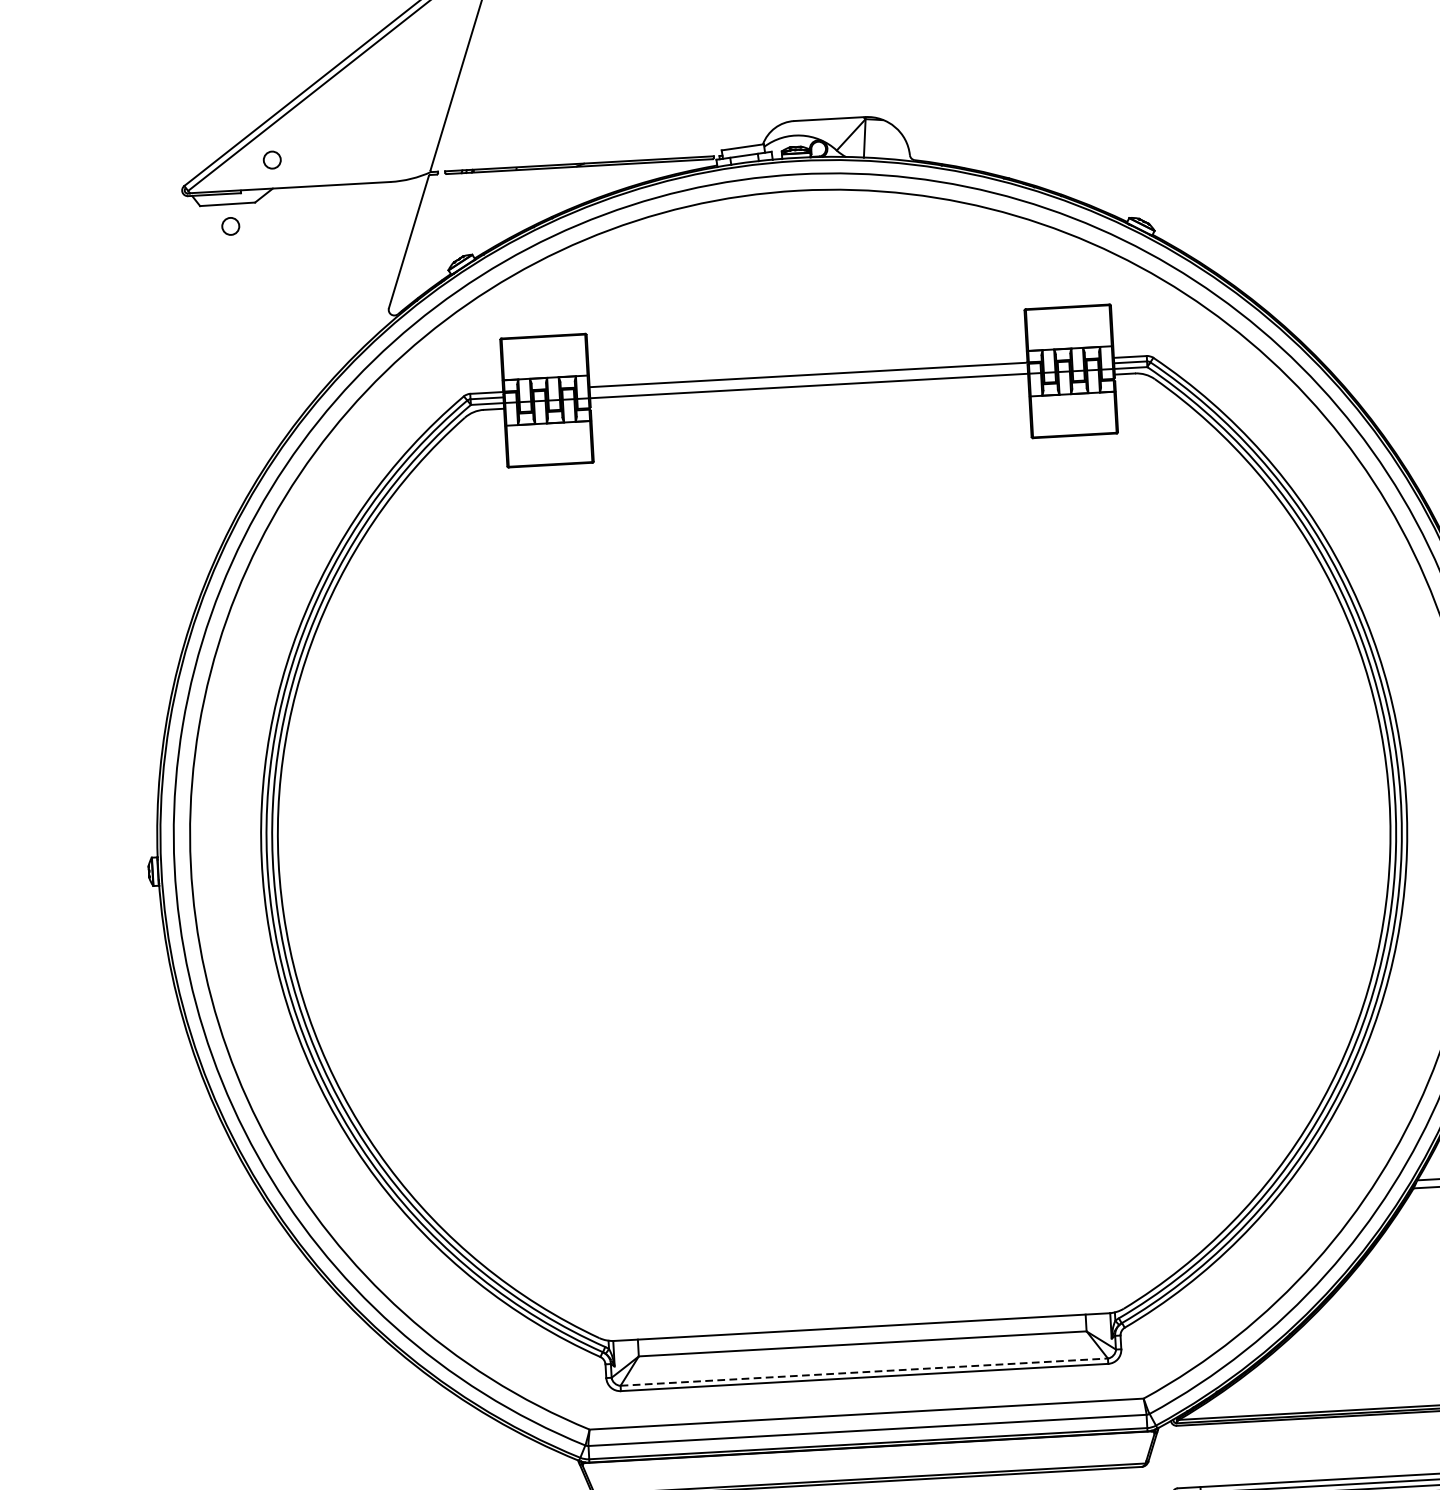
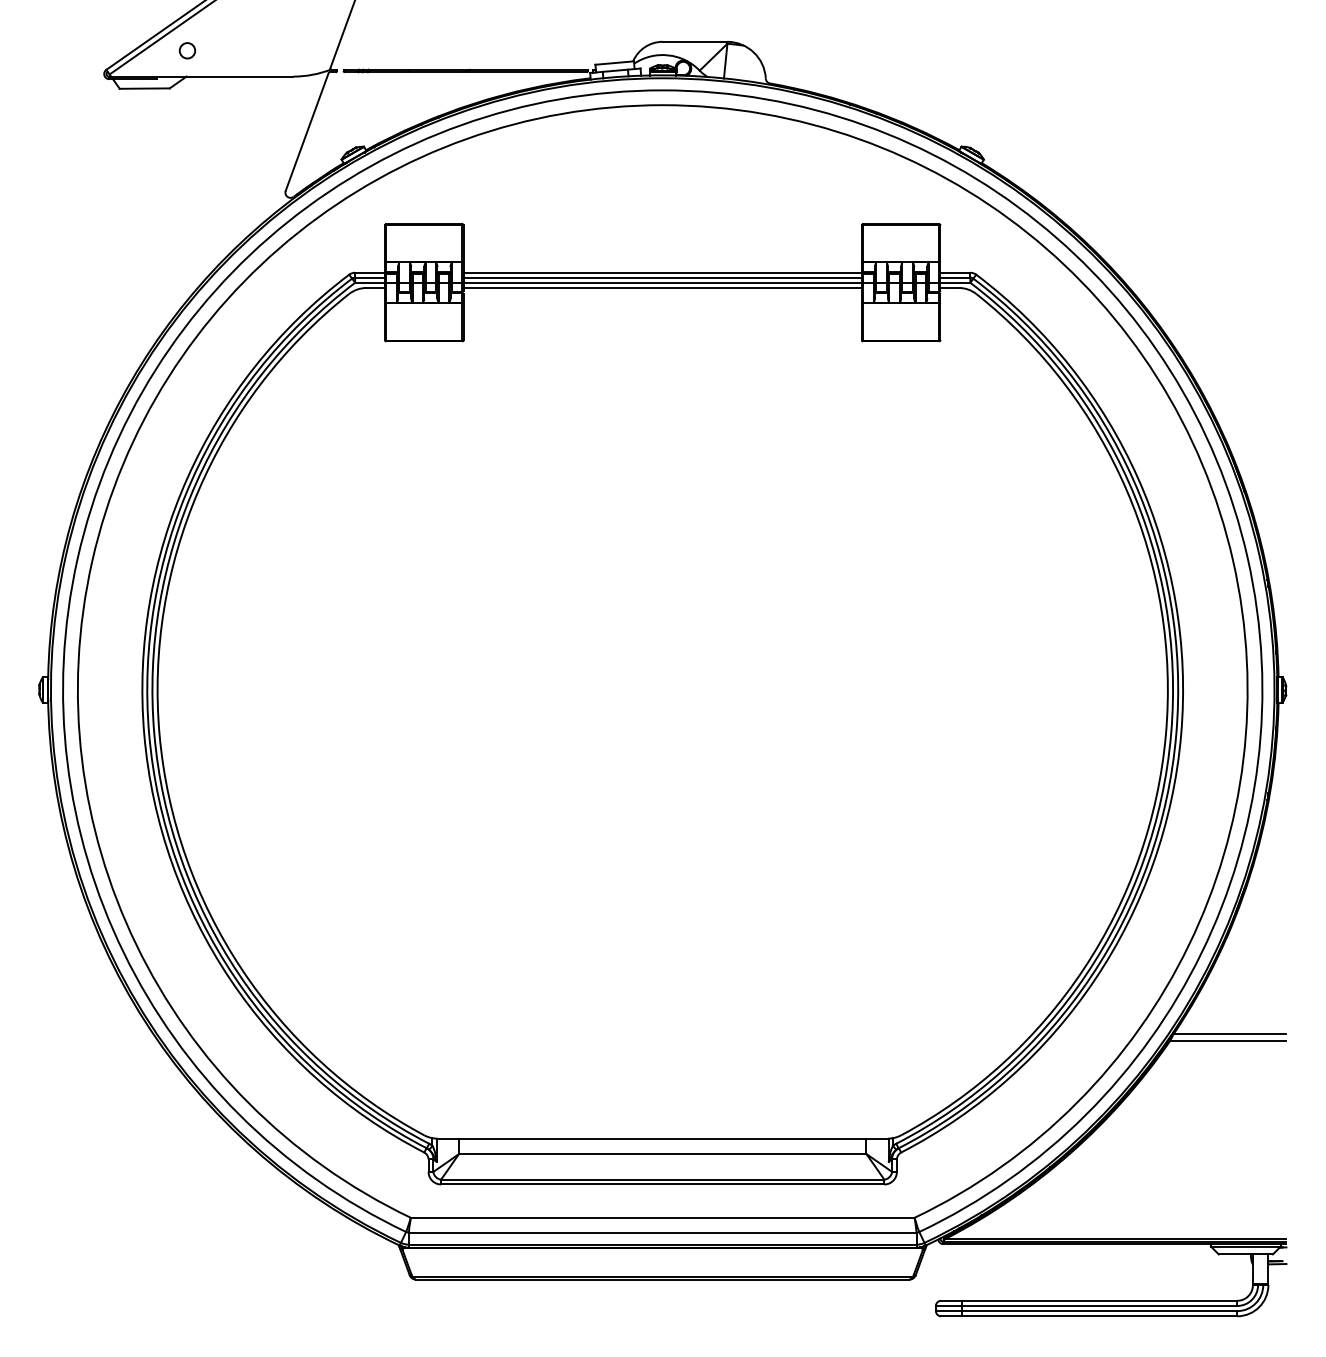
circle: (230, 226) -> (146, 108), removed
line: (808, 380) -> (662, 277), added
line: (809, 391) -> (662, 287), added
line: (864, 1372) -> (662, 1179), dashed -> solid

